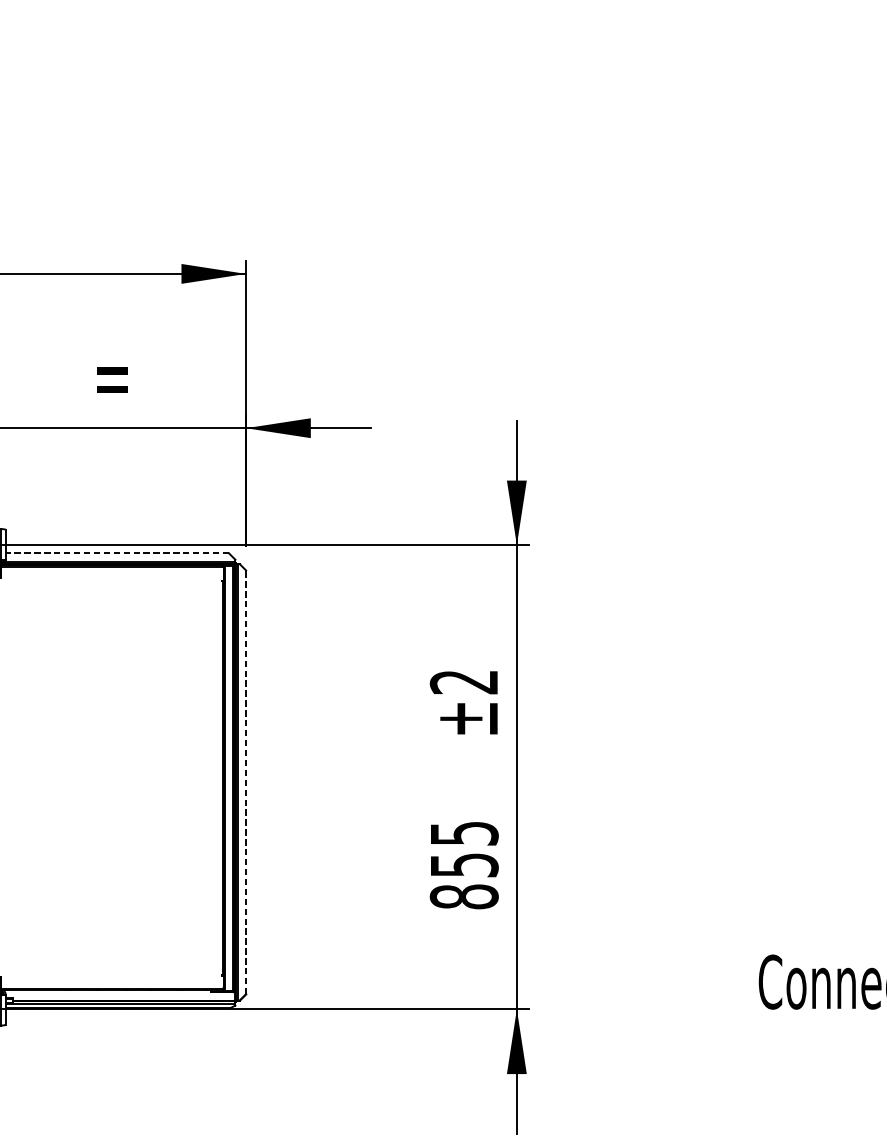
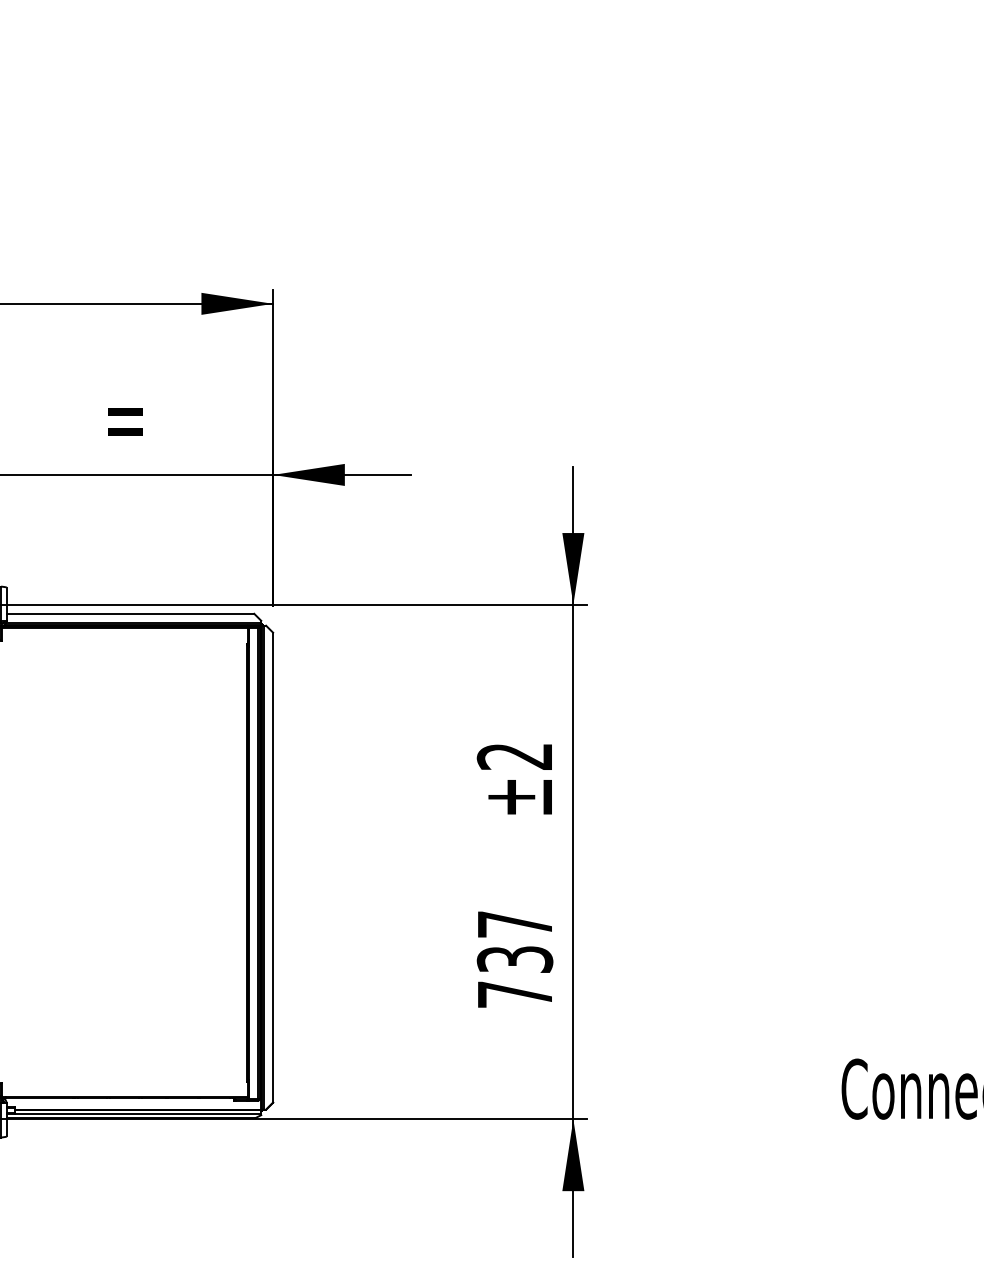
line: (117, 553) -> (130, 613), dashed -> solid
line: (246, 782) -> (273, 867), dashed -> solid
text: (463, 865) -> (514, 959), 855 -> 737

